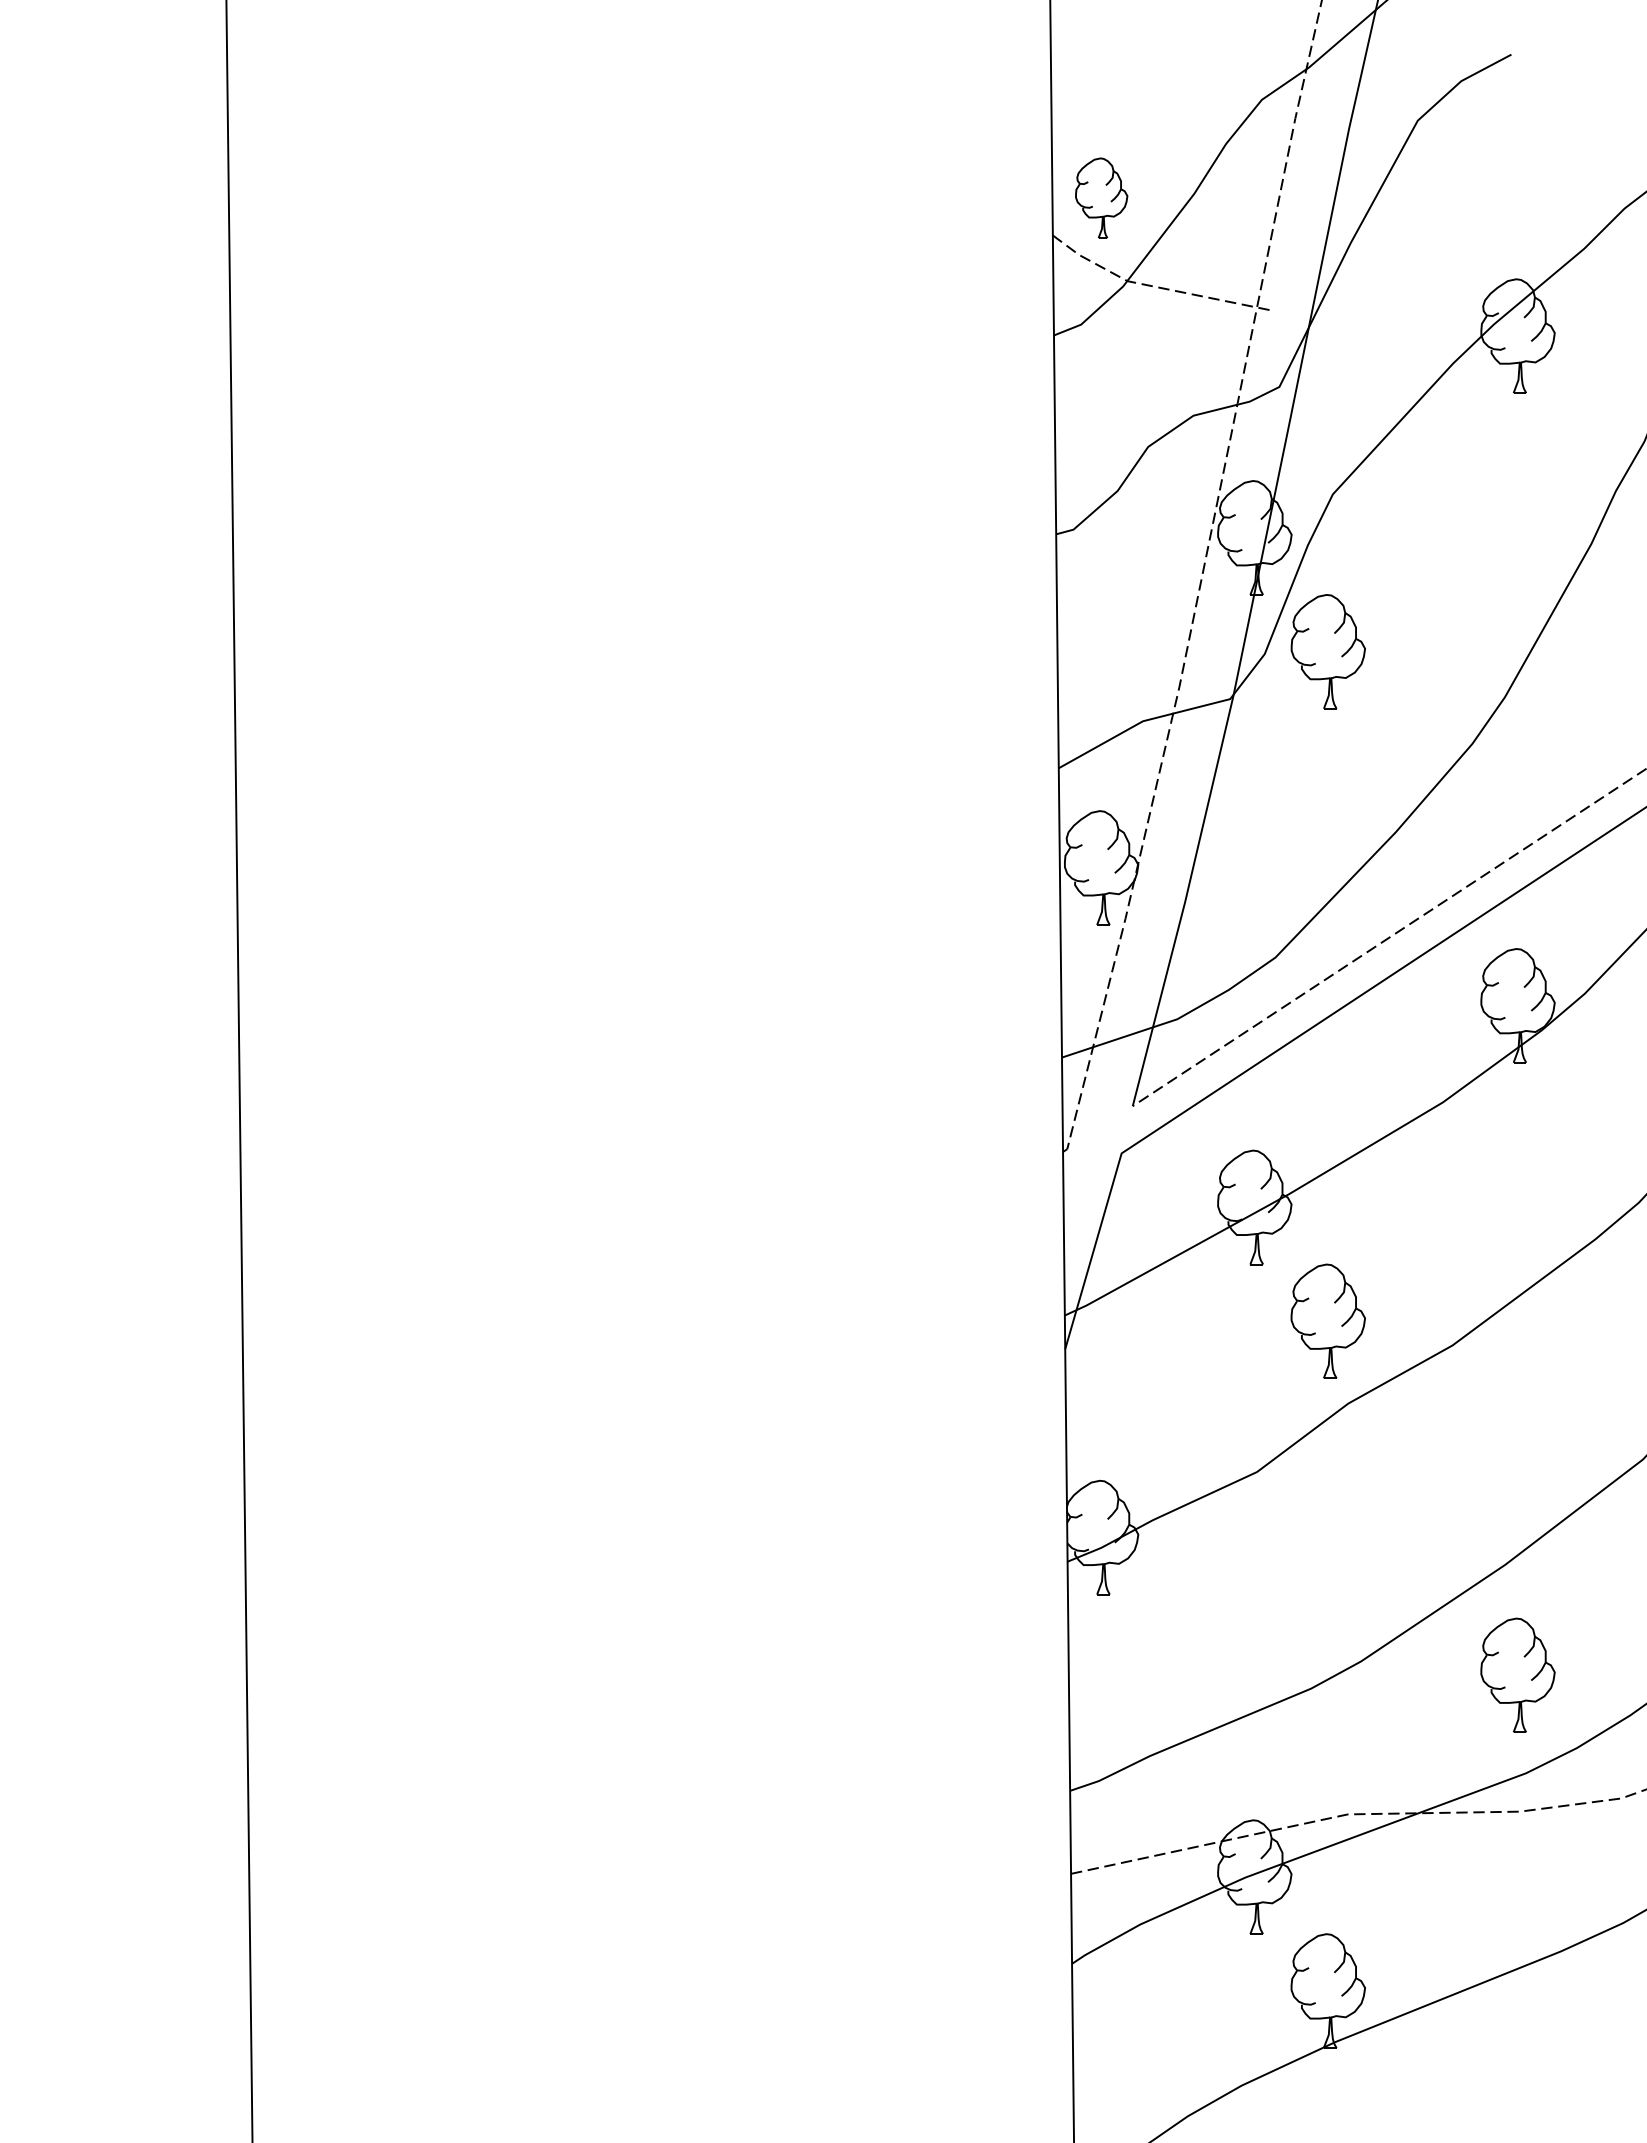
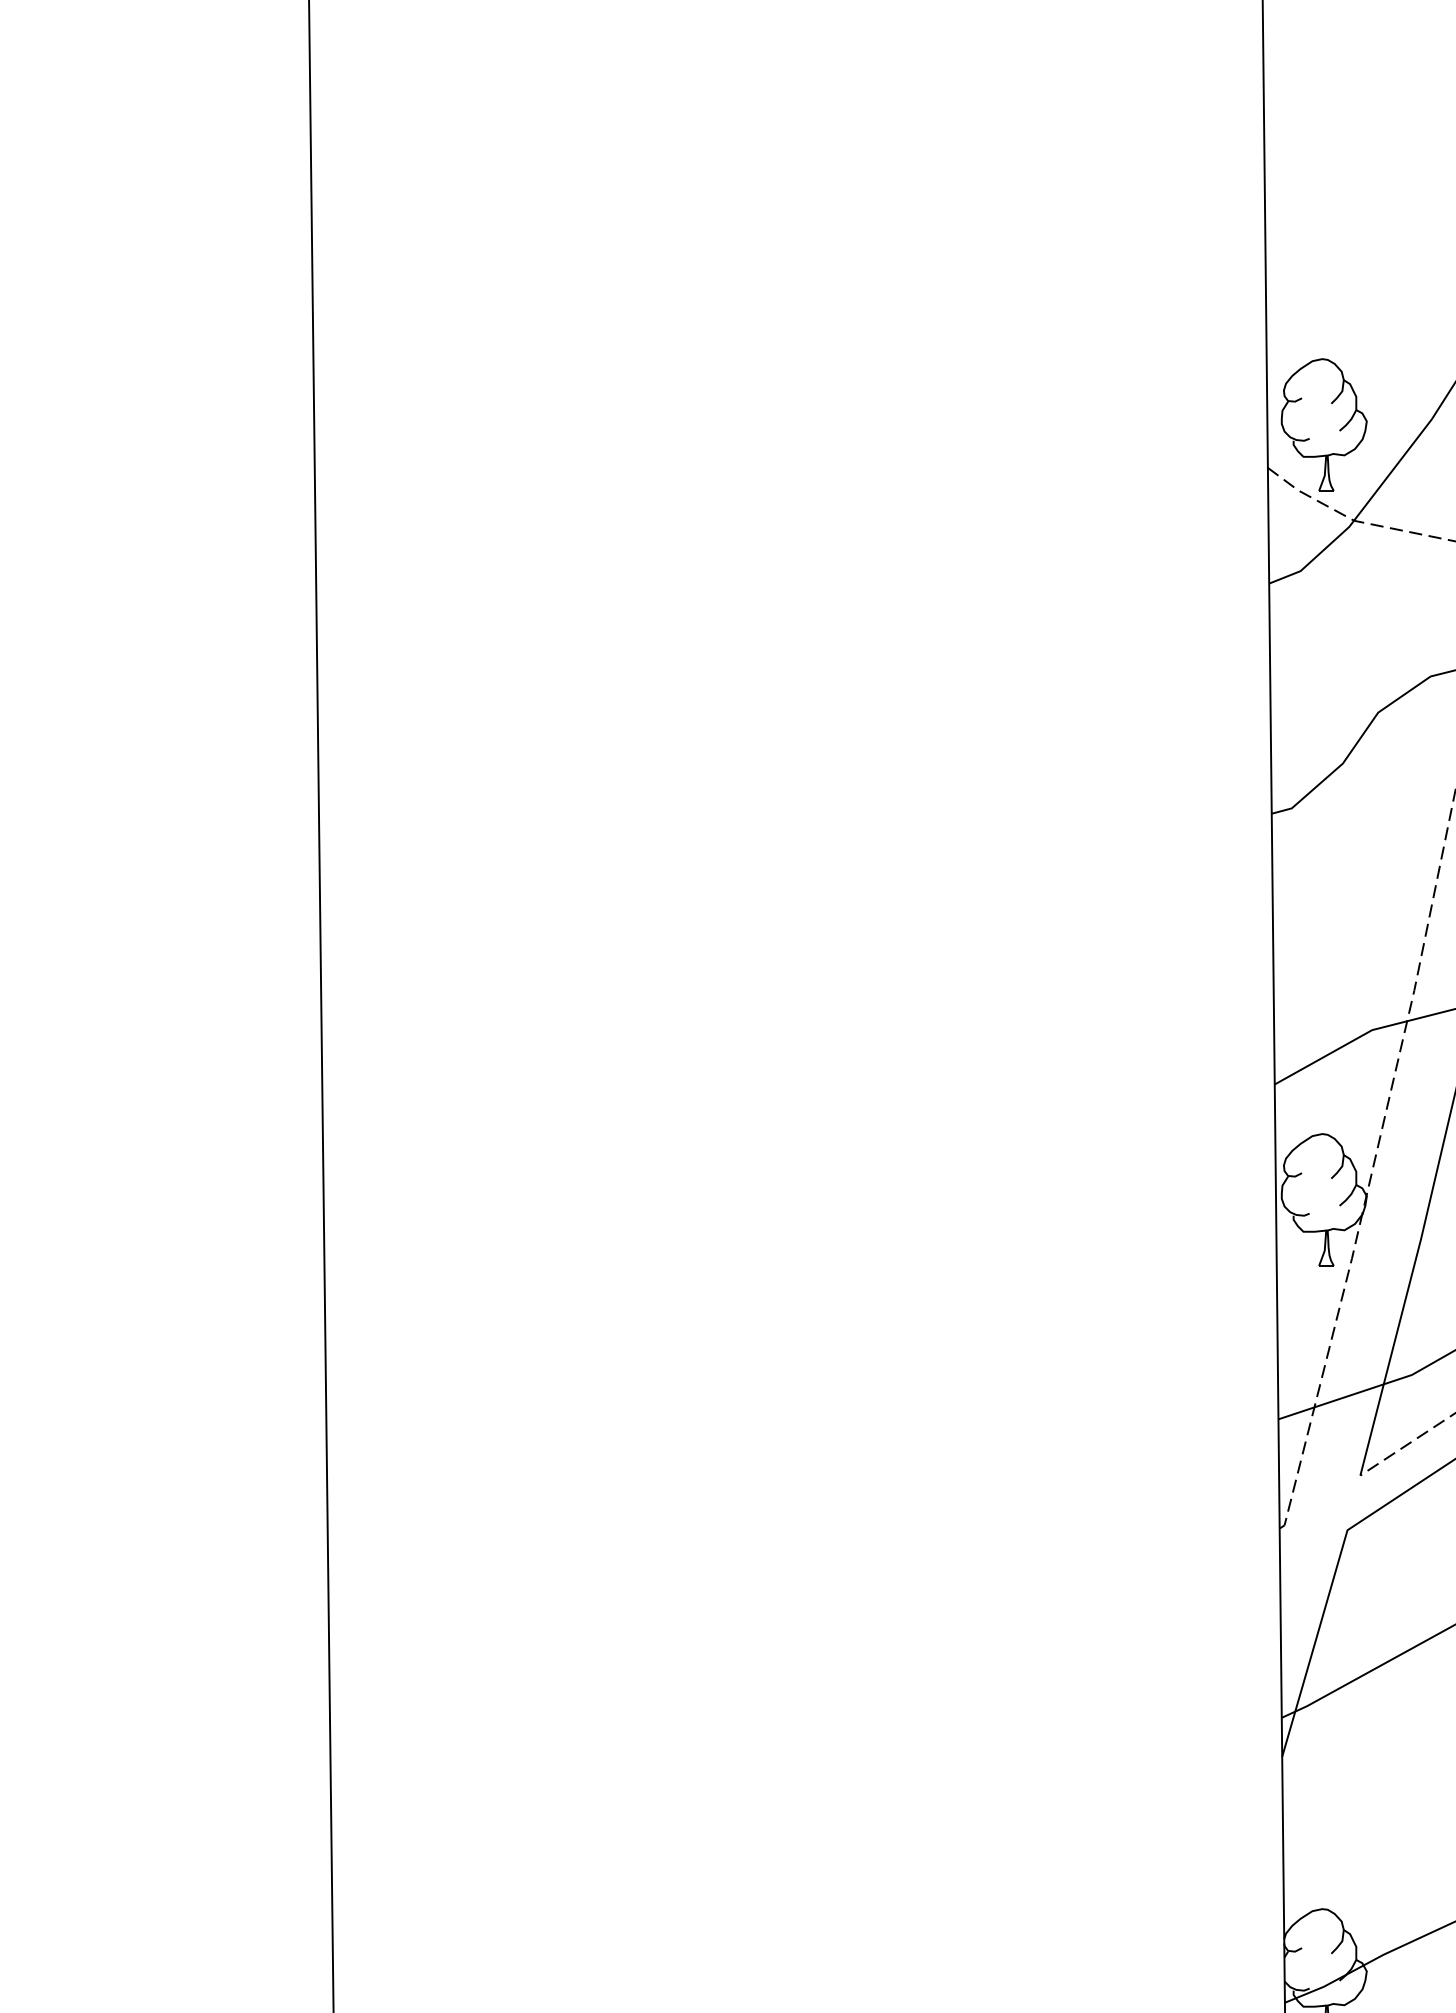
part: (1101, 197) -> (1324, 423), size x1.43

